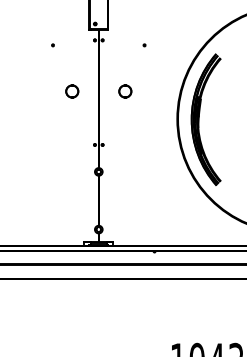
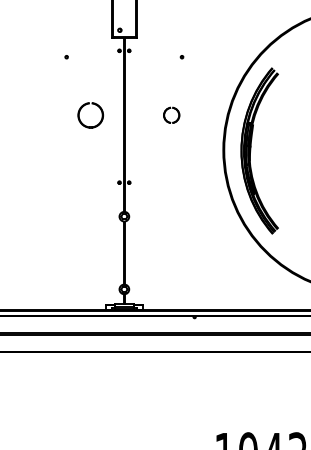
part: (72, 91) -> (91, 115), size x1.6
part: (125, 91) -> (171, 115), moved

